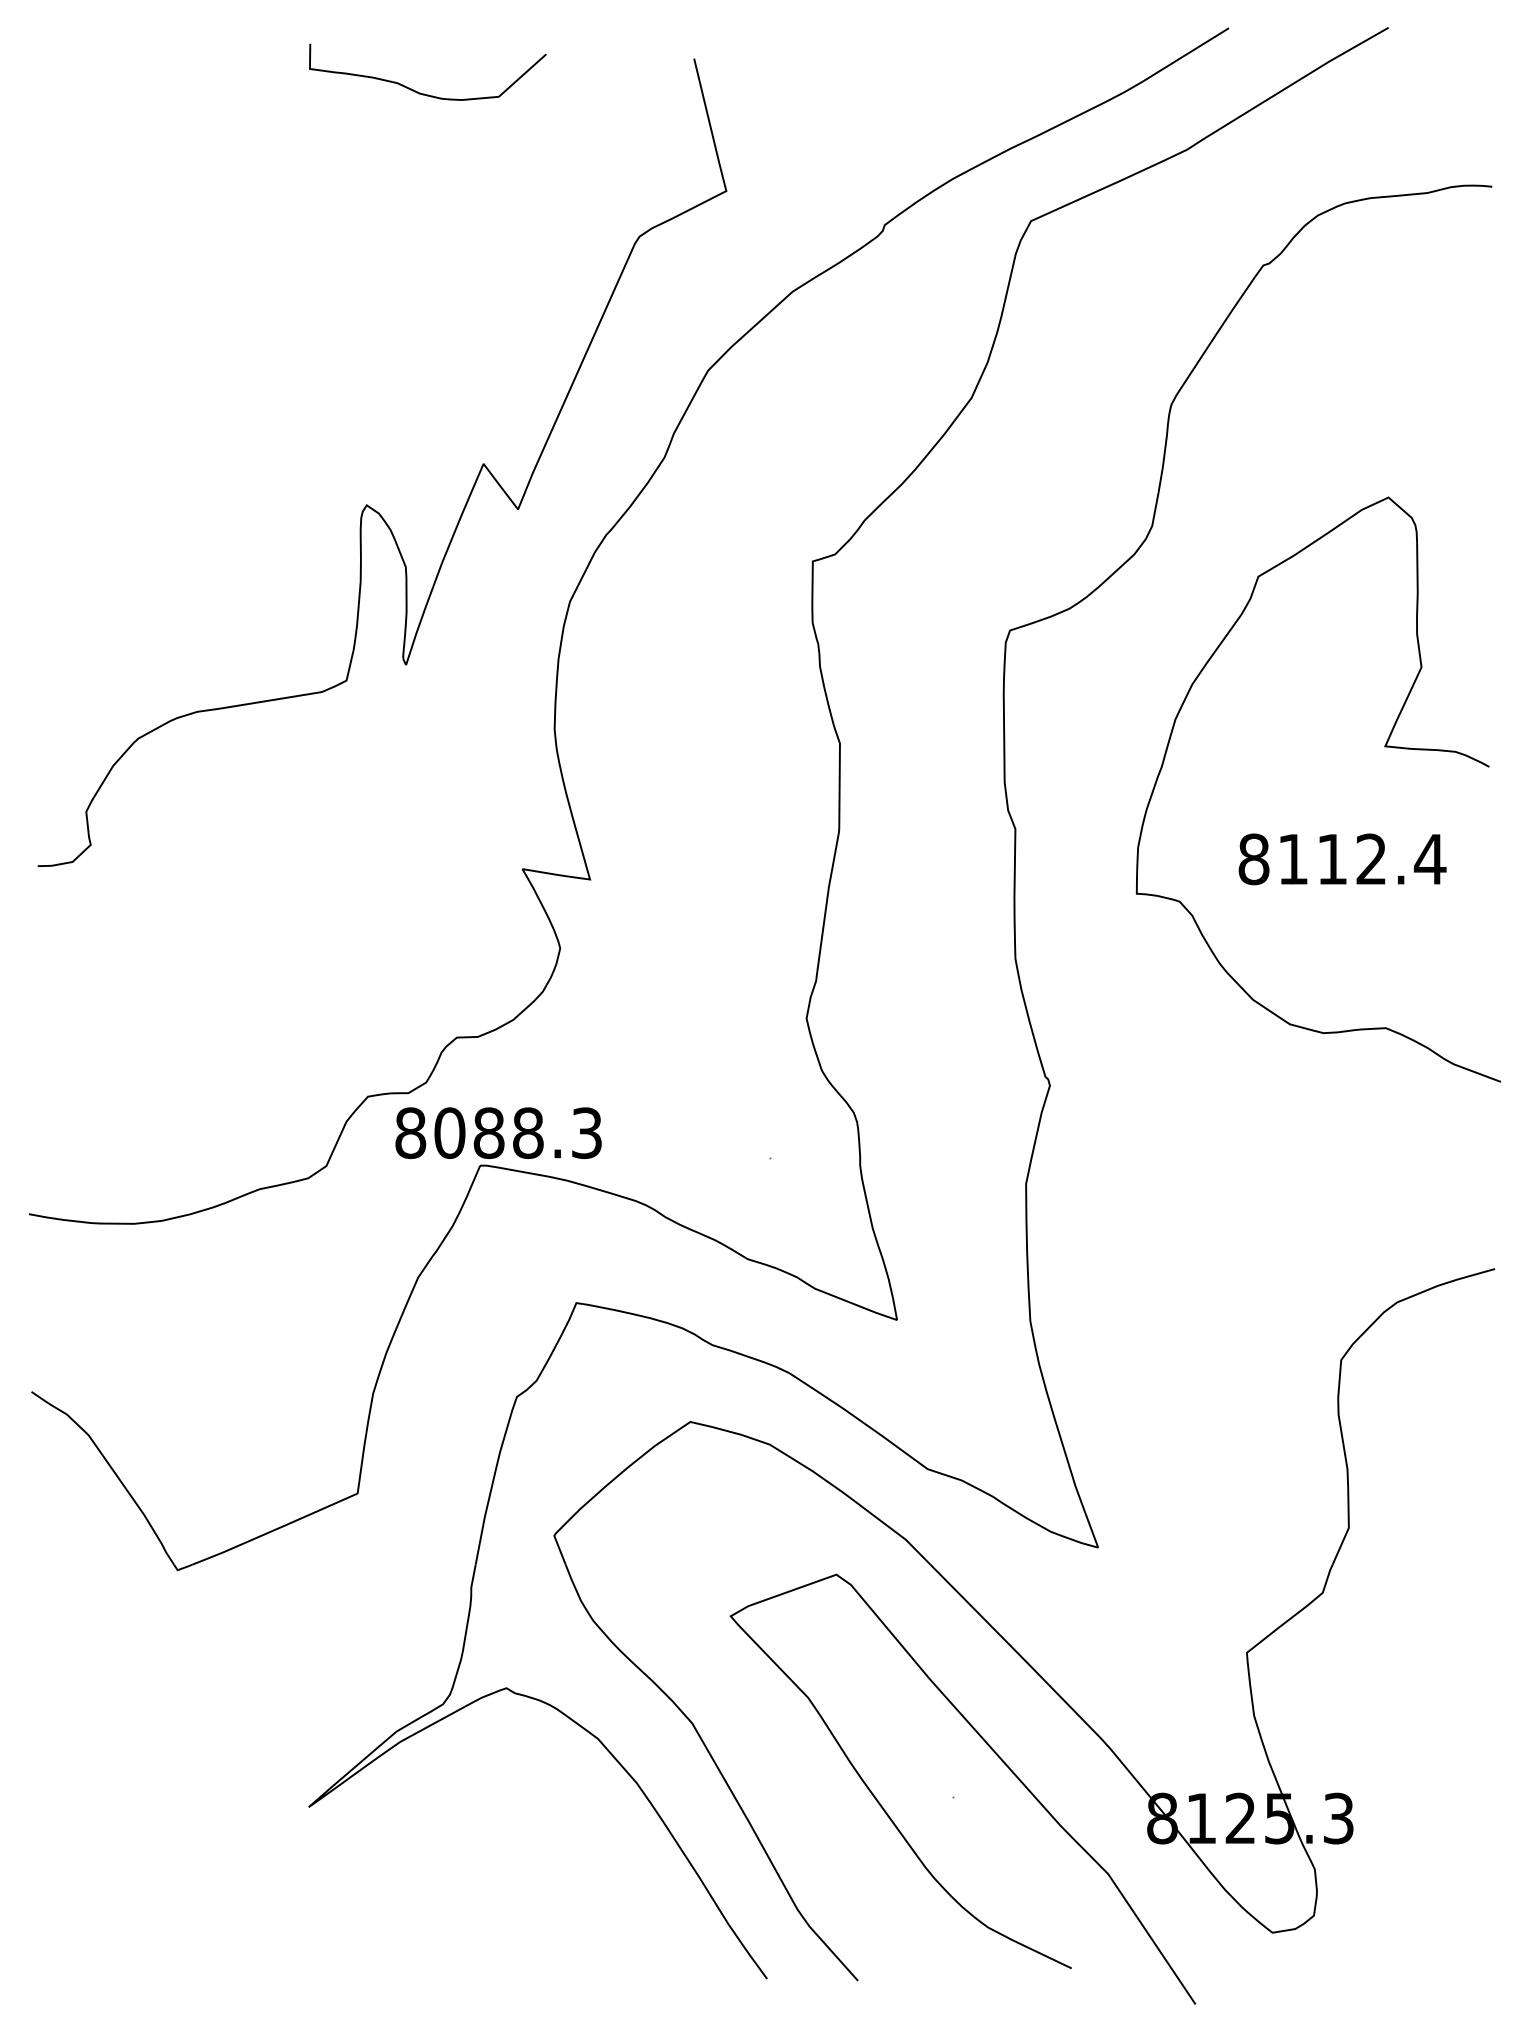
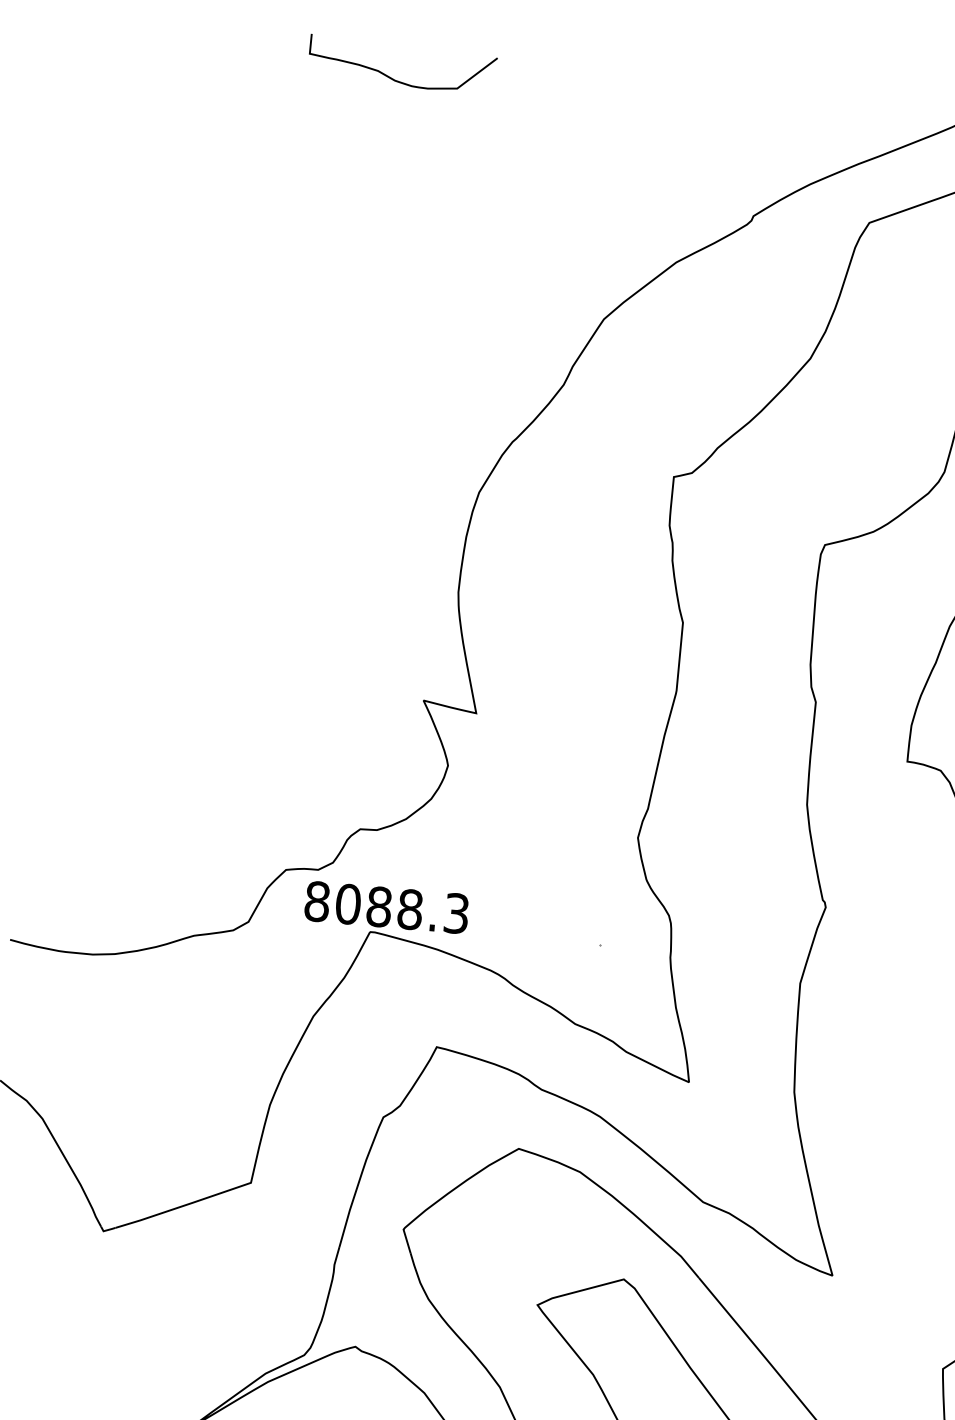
curve: (367, 504) -> (325, 401), removed

